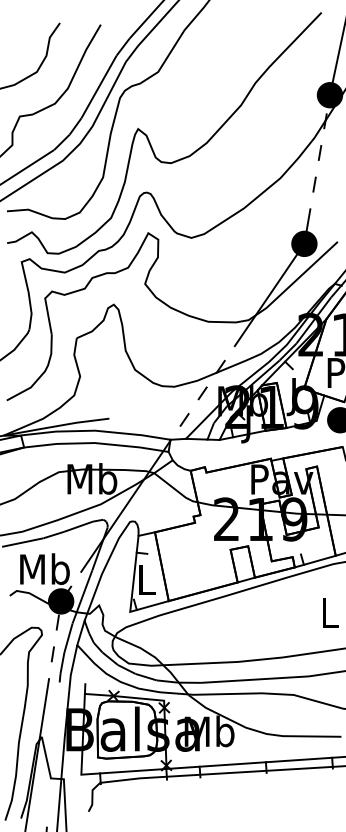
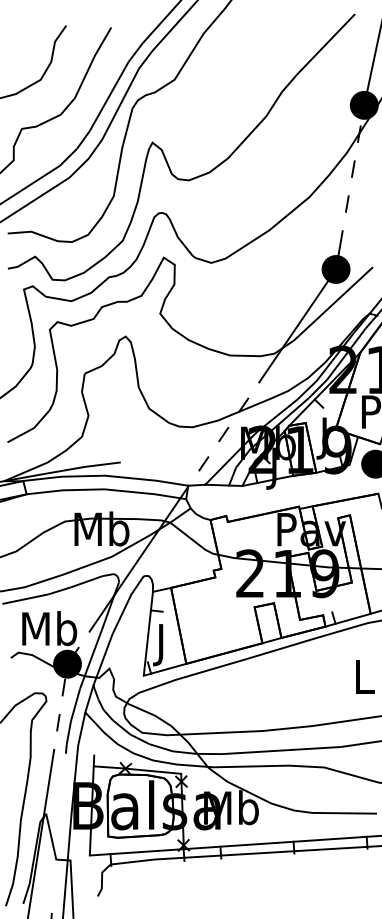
text: (146, 584) -> (161, 645), L -> J

